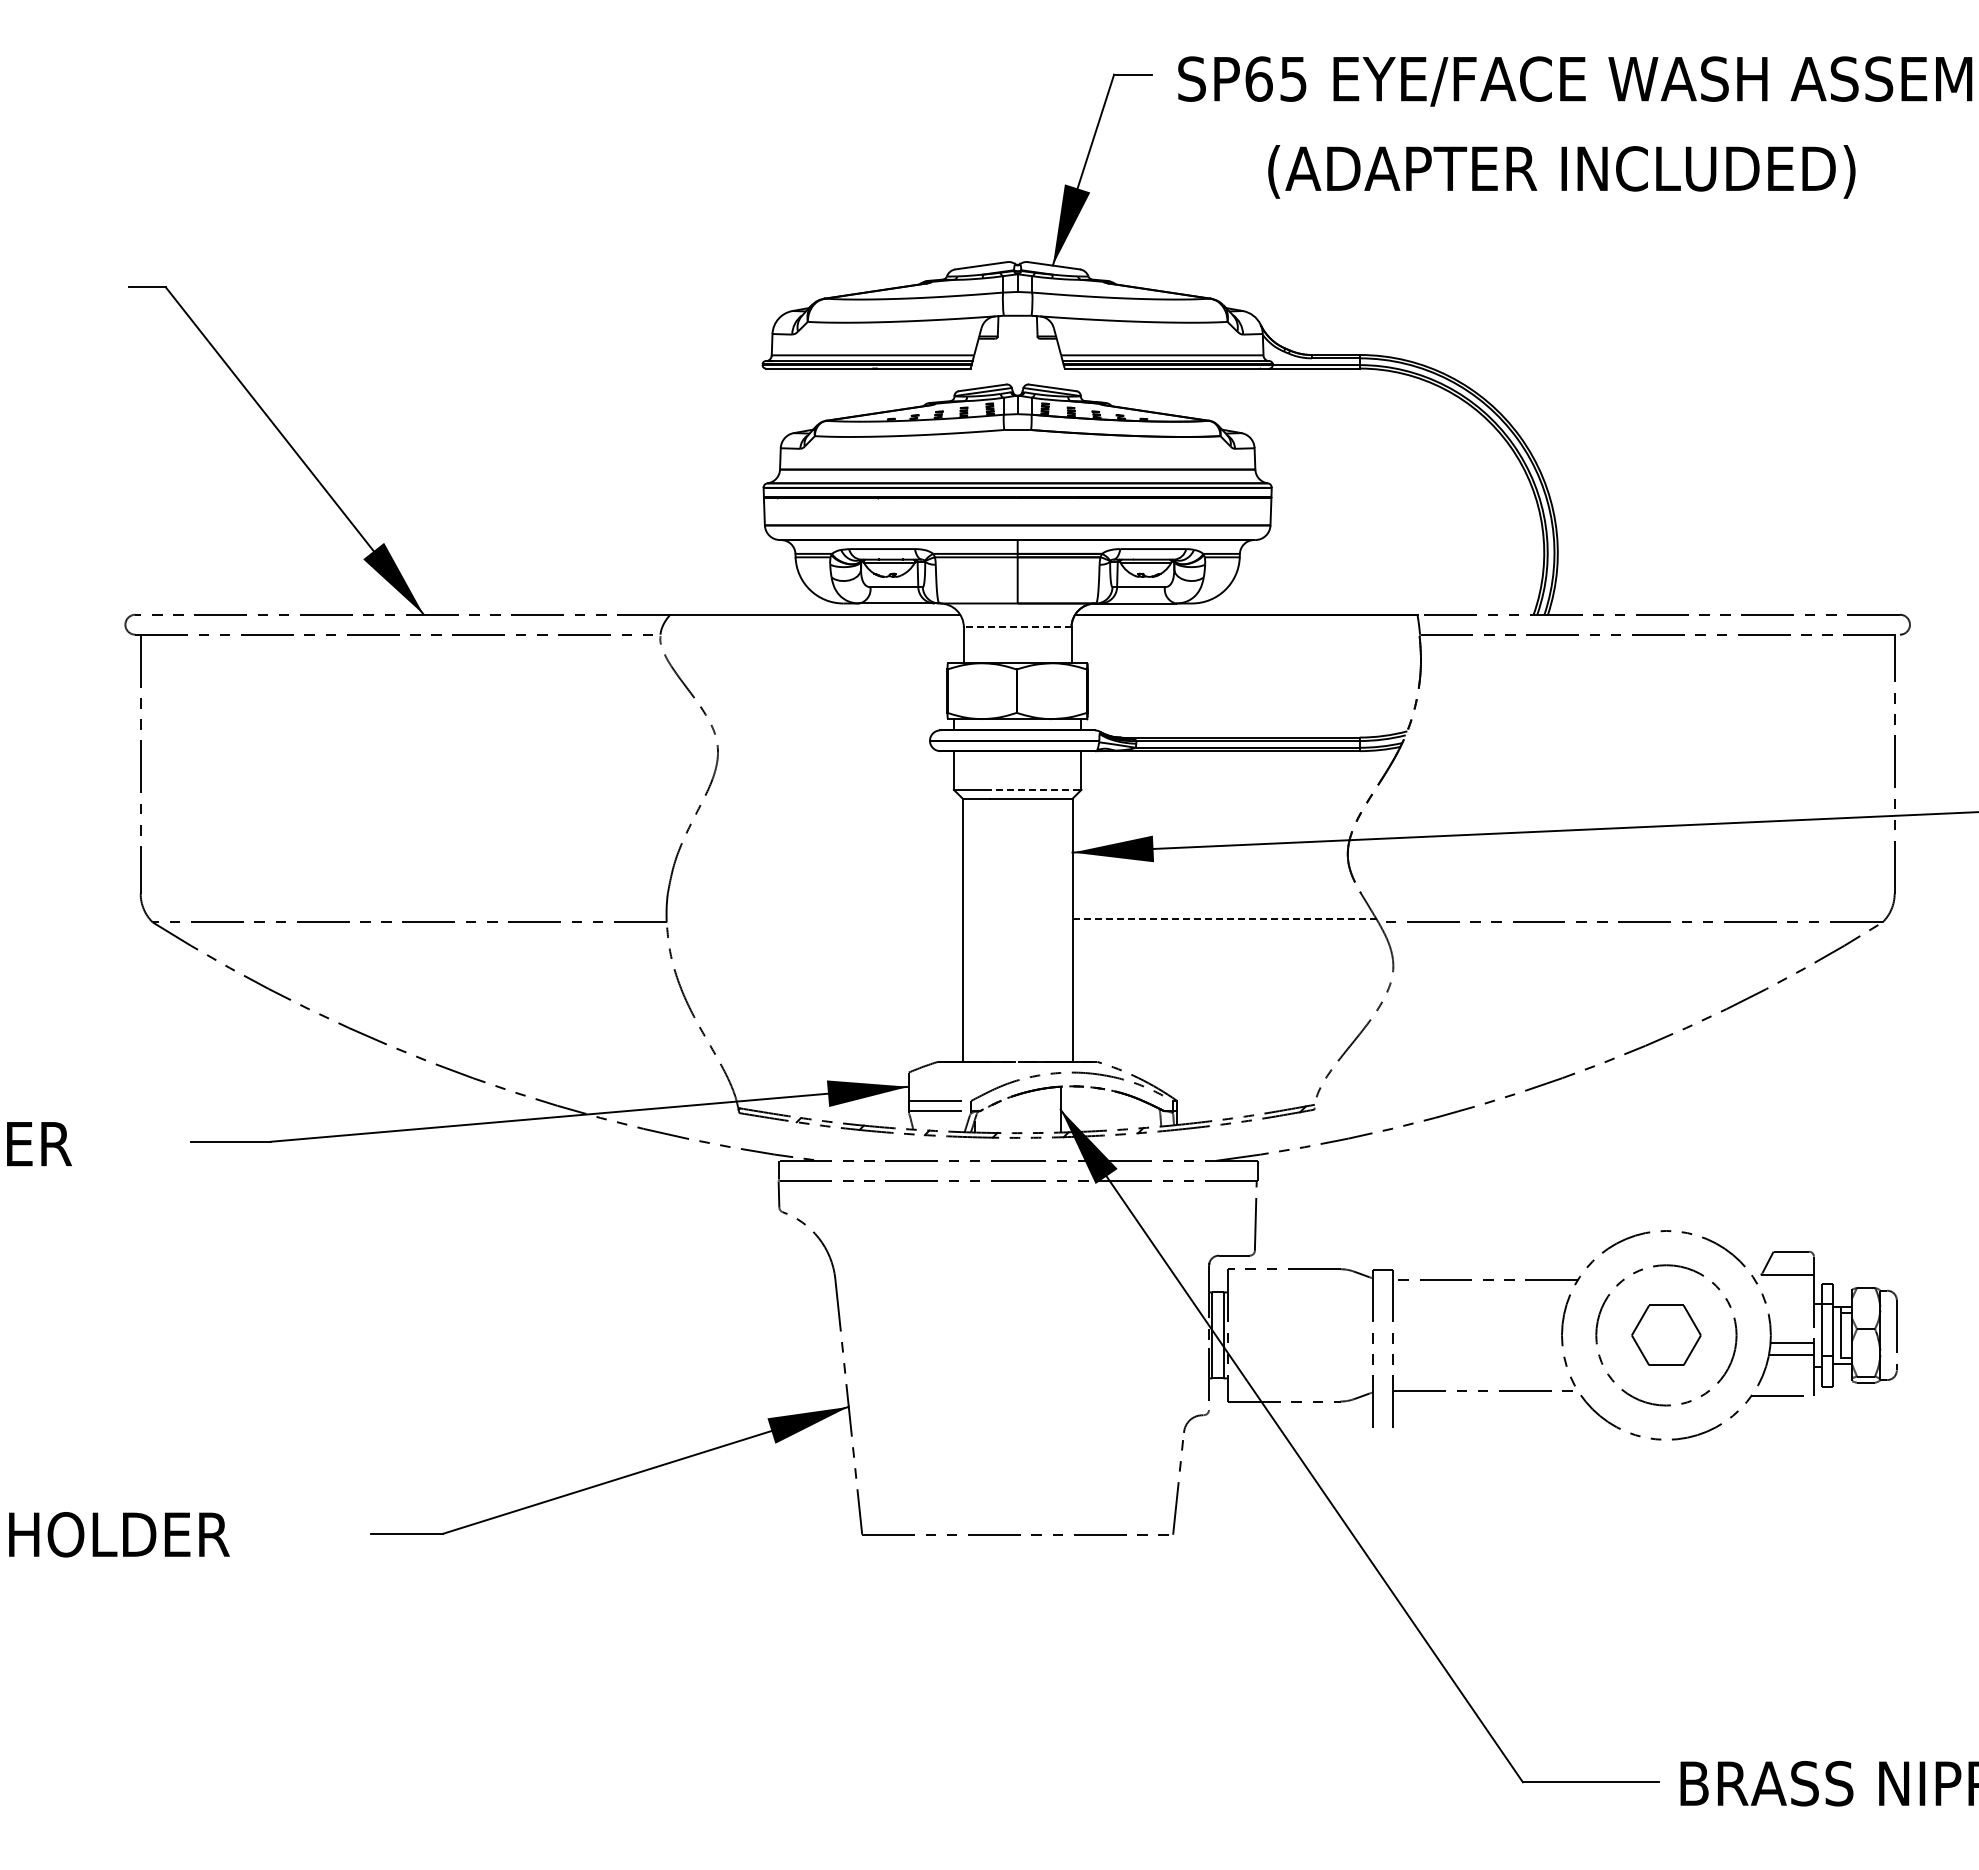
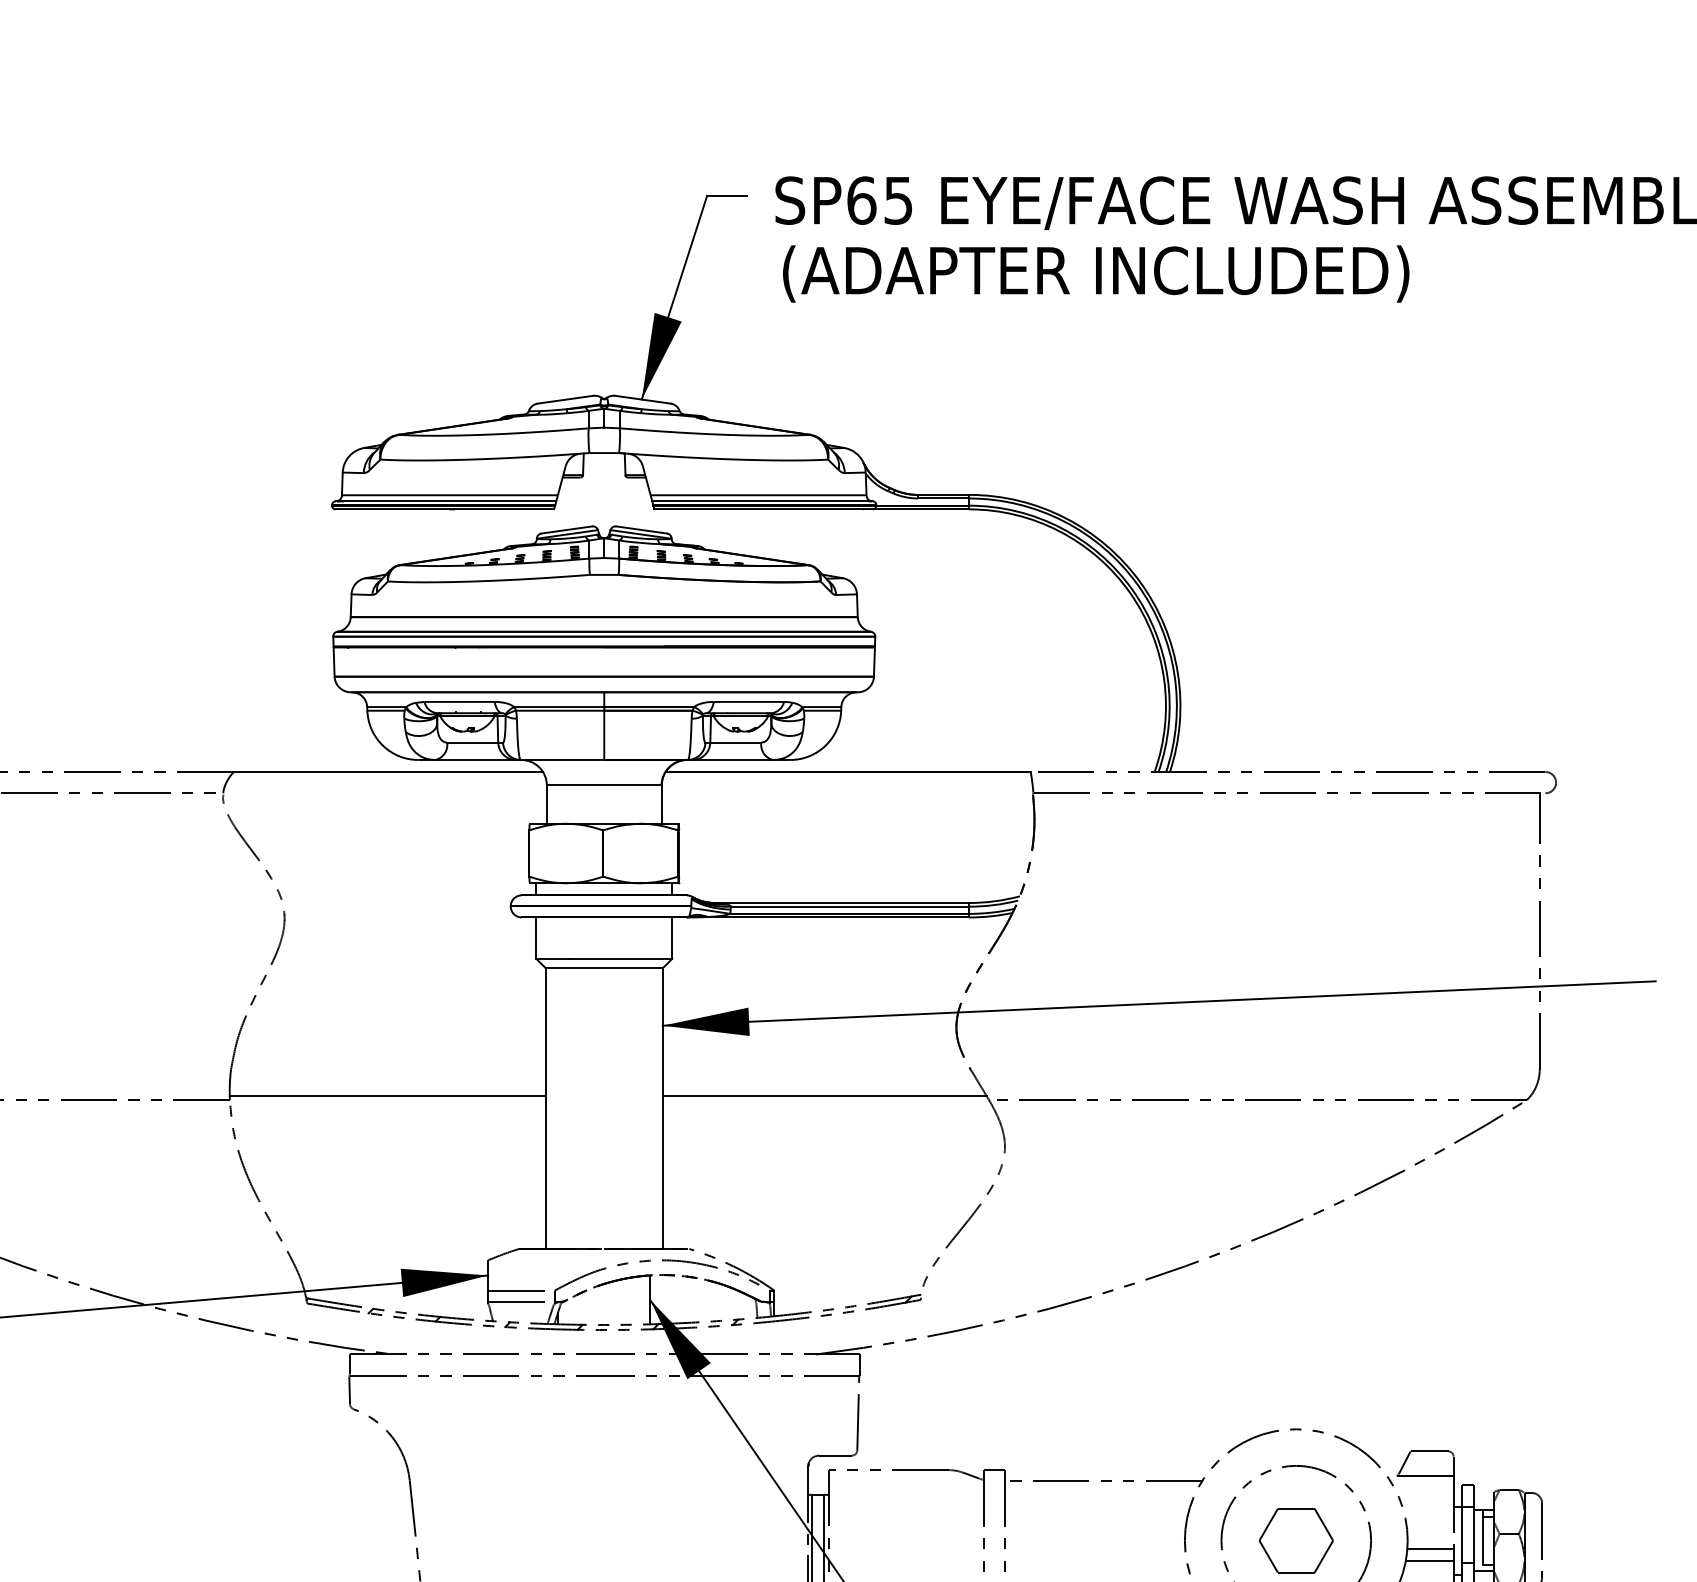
text: (1561, 171) -> (1095, 273), moved
line: (1017, 627) -> (604, 785), dashed -> solid
line: (1033, 789) -> (621, 958), dashed -> solid
line: (814, 918) -> (387, 1095), added
line: (1225, 918) -> (825, 1095), dashed -> solid

